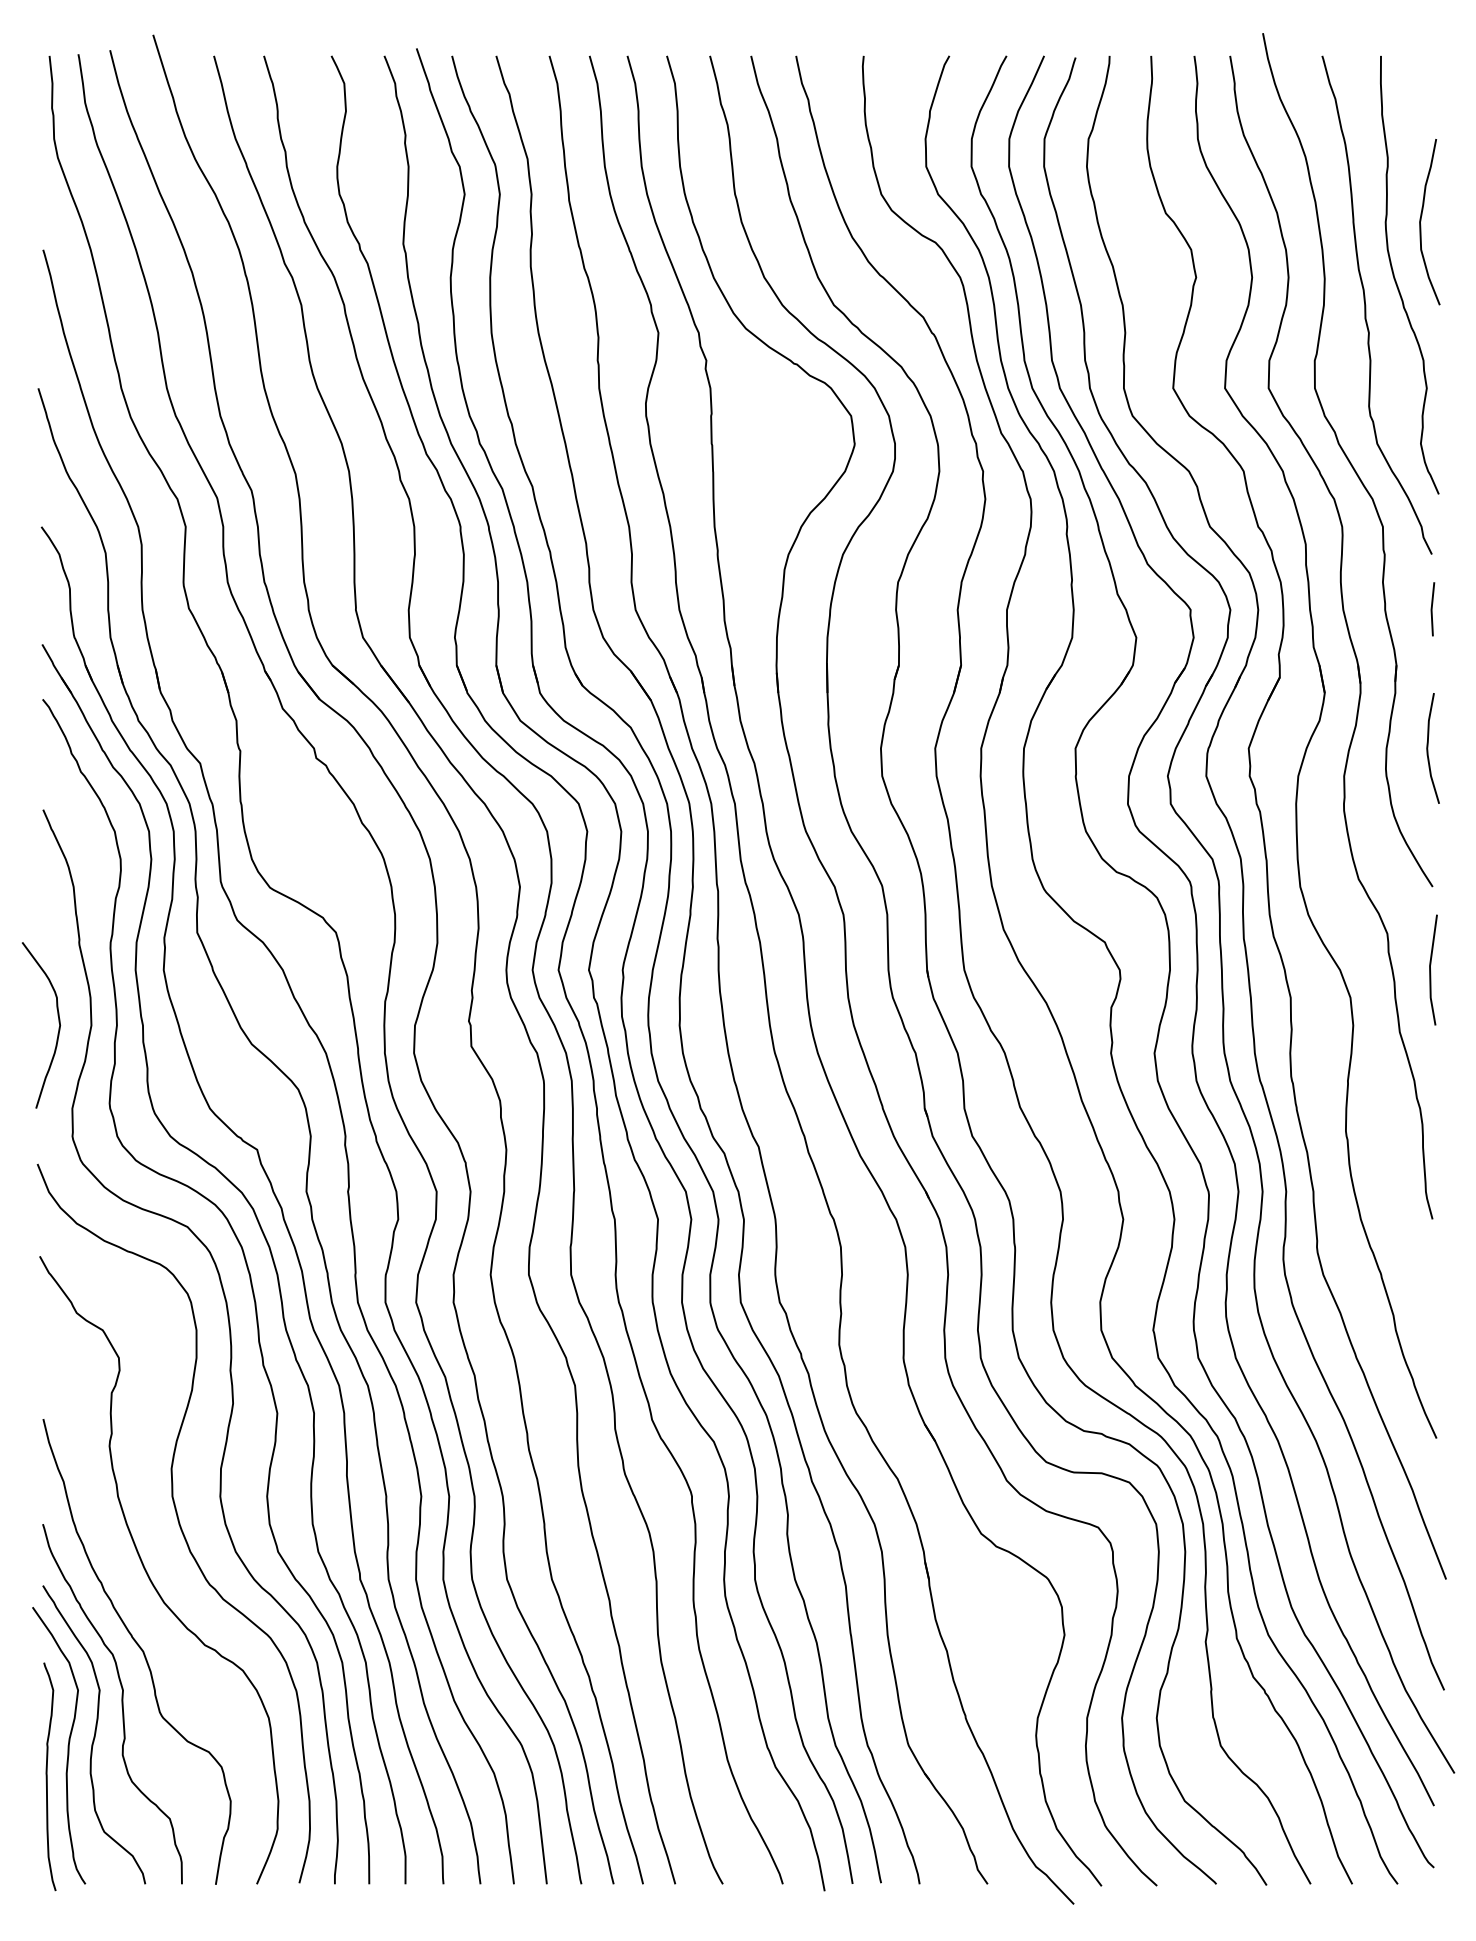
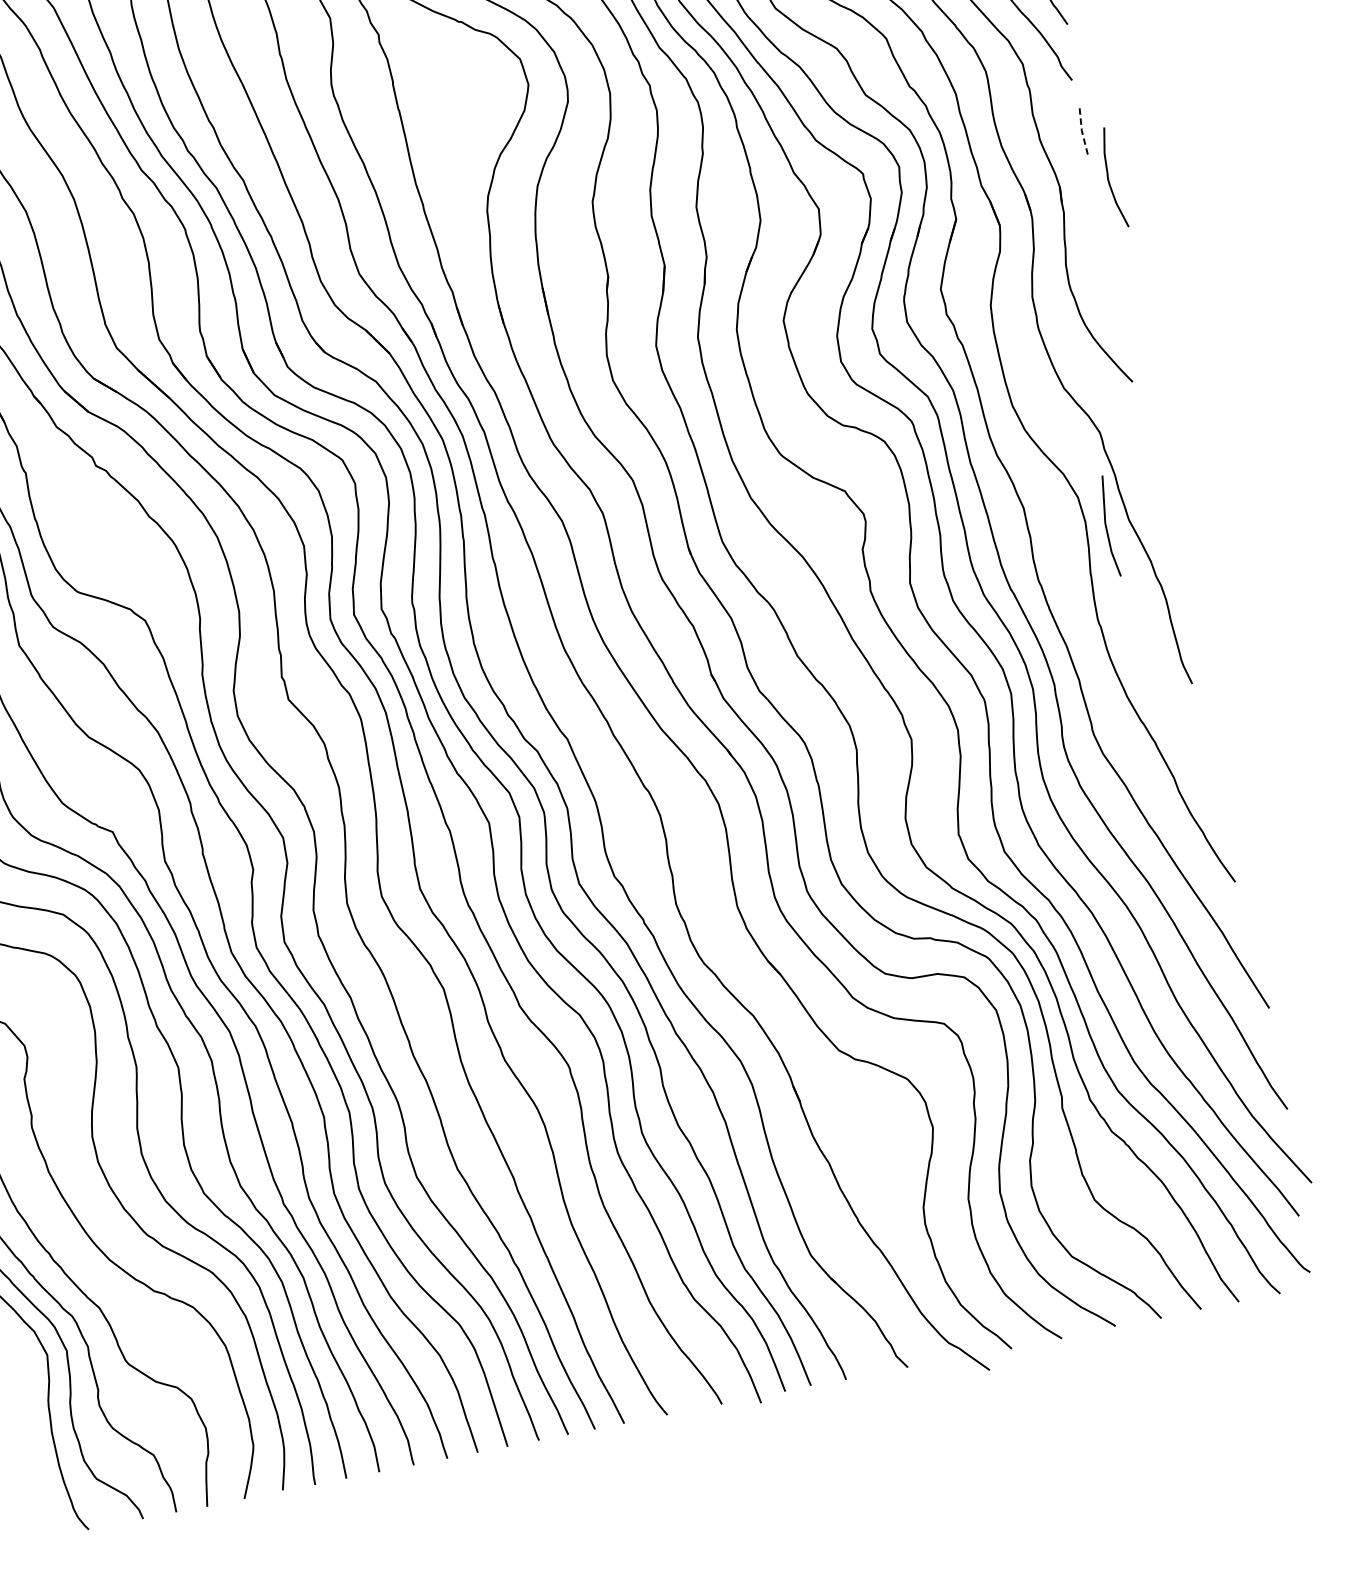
line: (1431, 609) -> (1081, 130), solid -> dashed
curve: (1428, 748) -> (1109, 178), moved
line: (1430, 969) -> (1106, 526), moved
curve: (47, 1776) -> (34, 1438), removed

